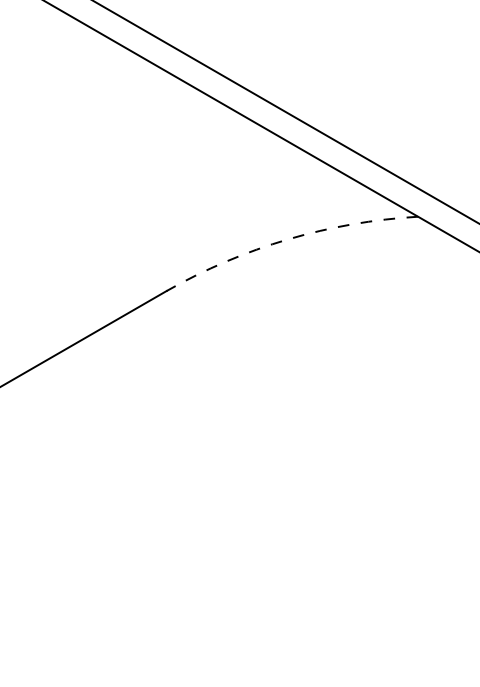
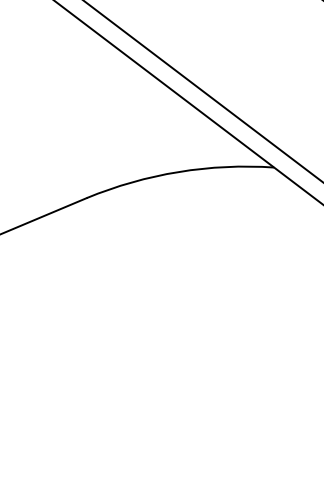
arc: (288, 239) -> (178, 172), dashed -> solid

